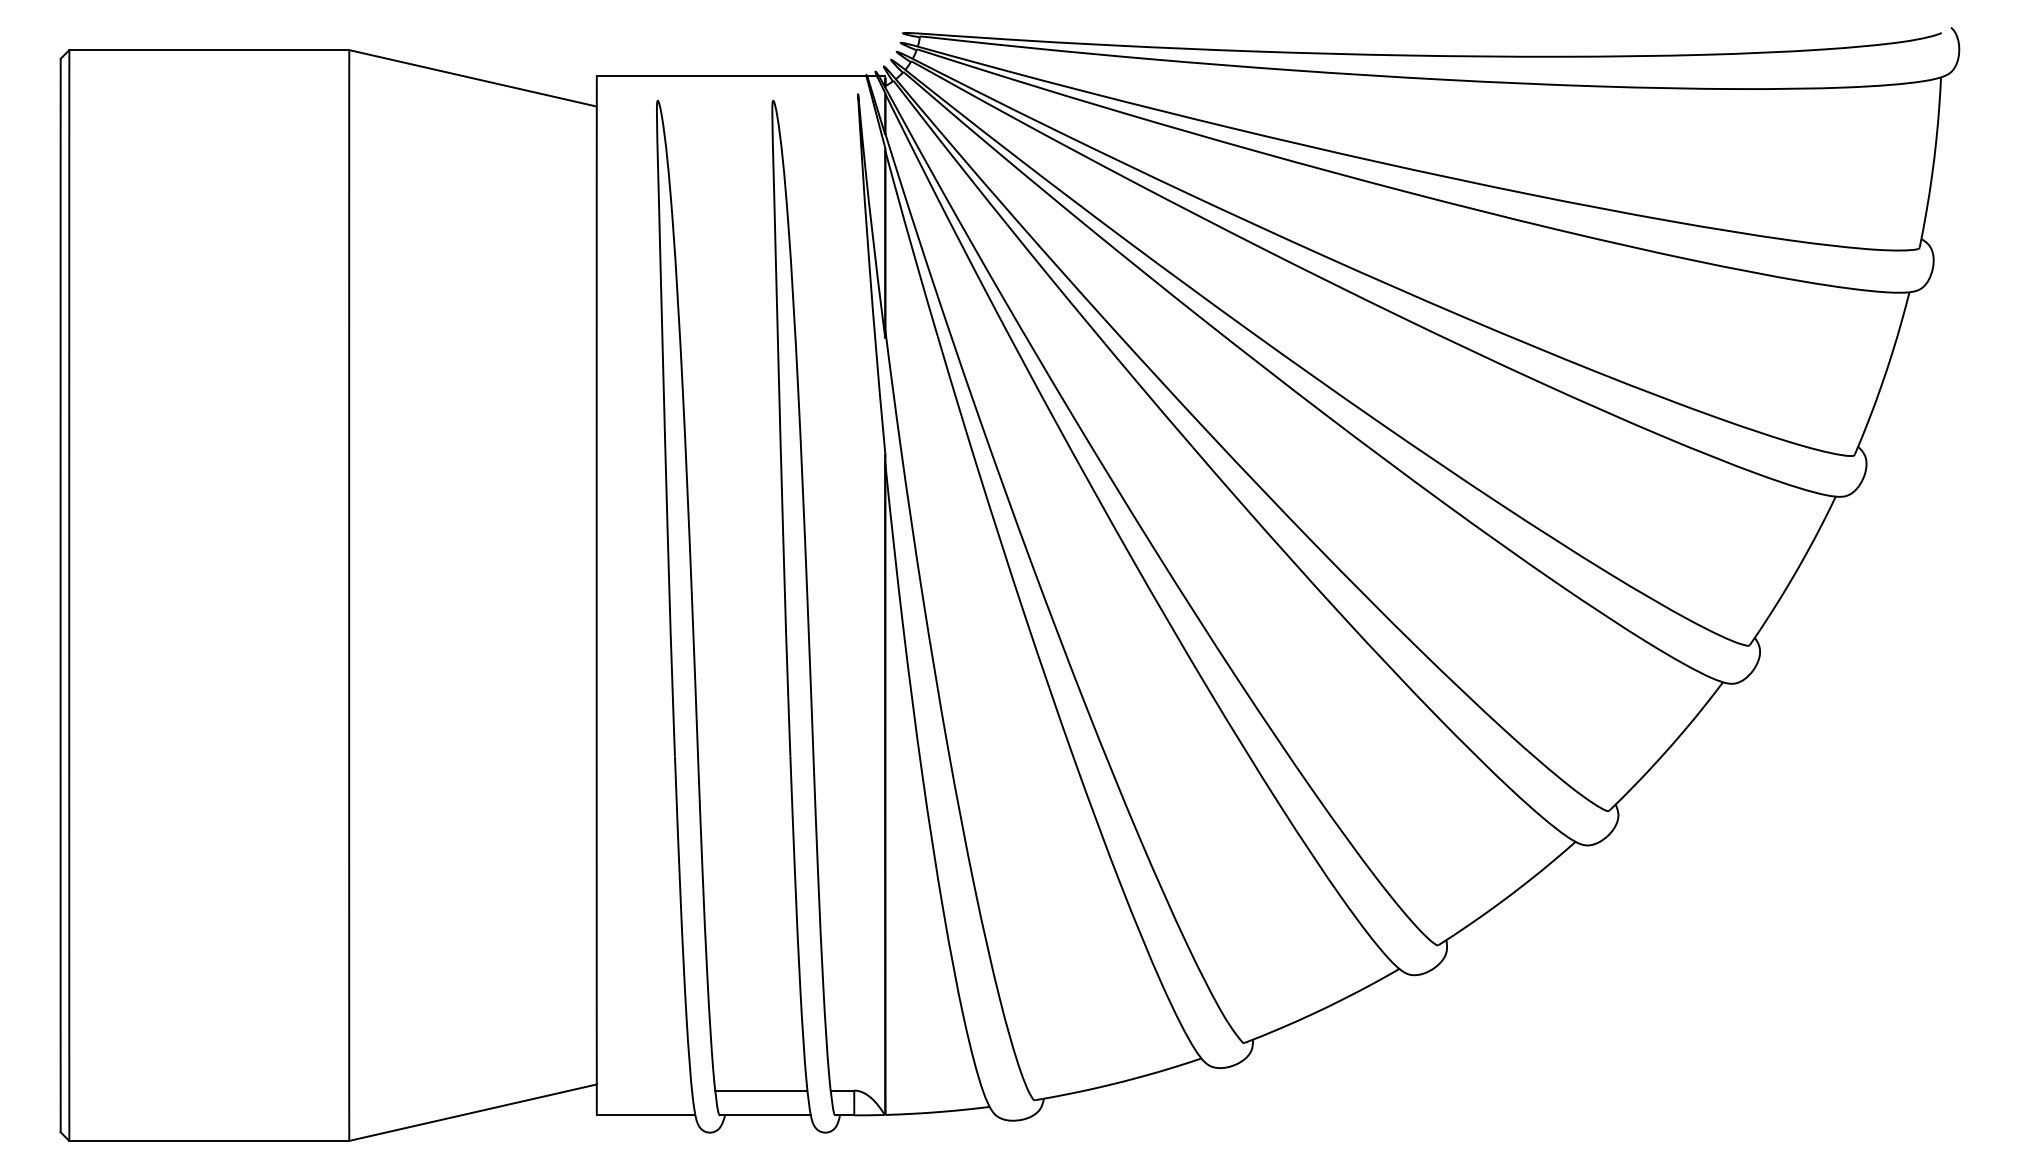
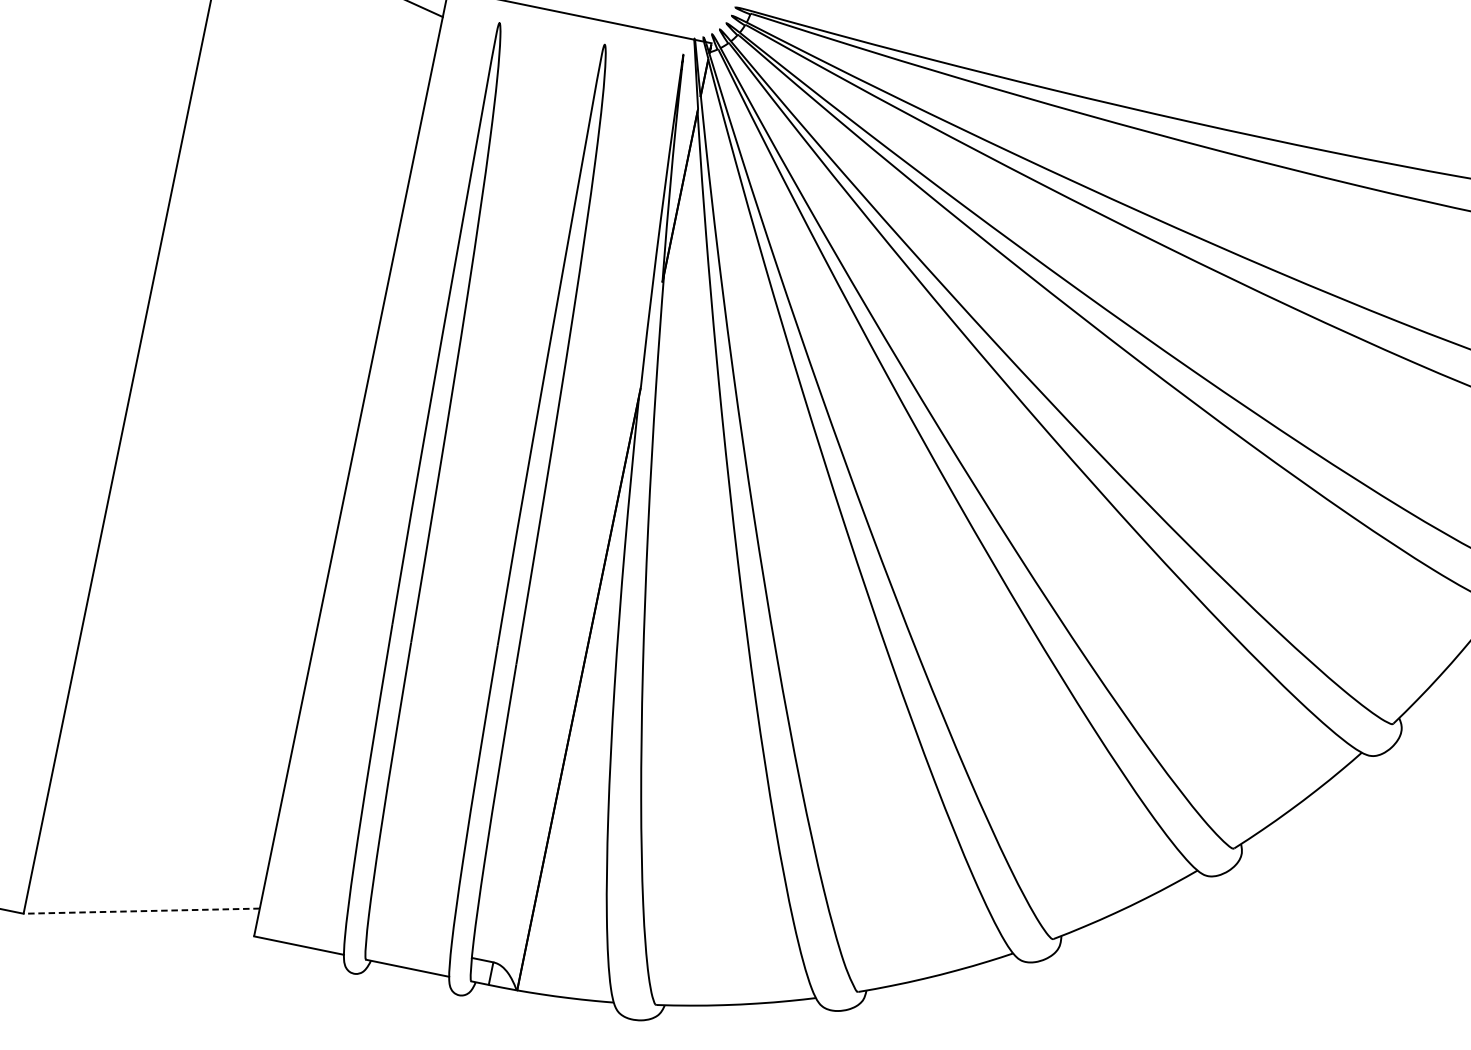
line: (761, 1090) -> (408, 944), removed
line: (472, 1112) -> (141, 910), solid -> dashed

